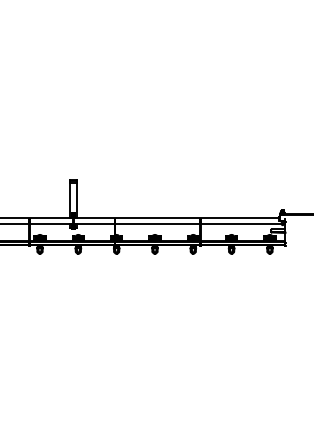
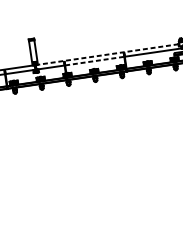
line: (176, 217) -> (107, 54), solid -> dashed
line: (158, 224) -> (95, 61), solid -> dashed

